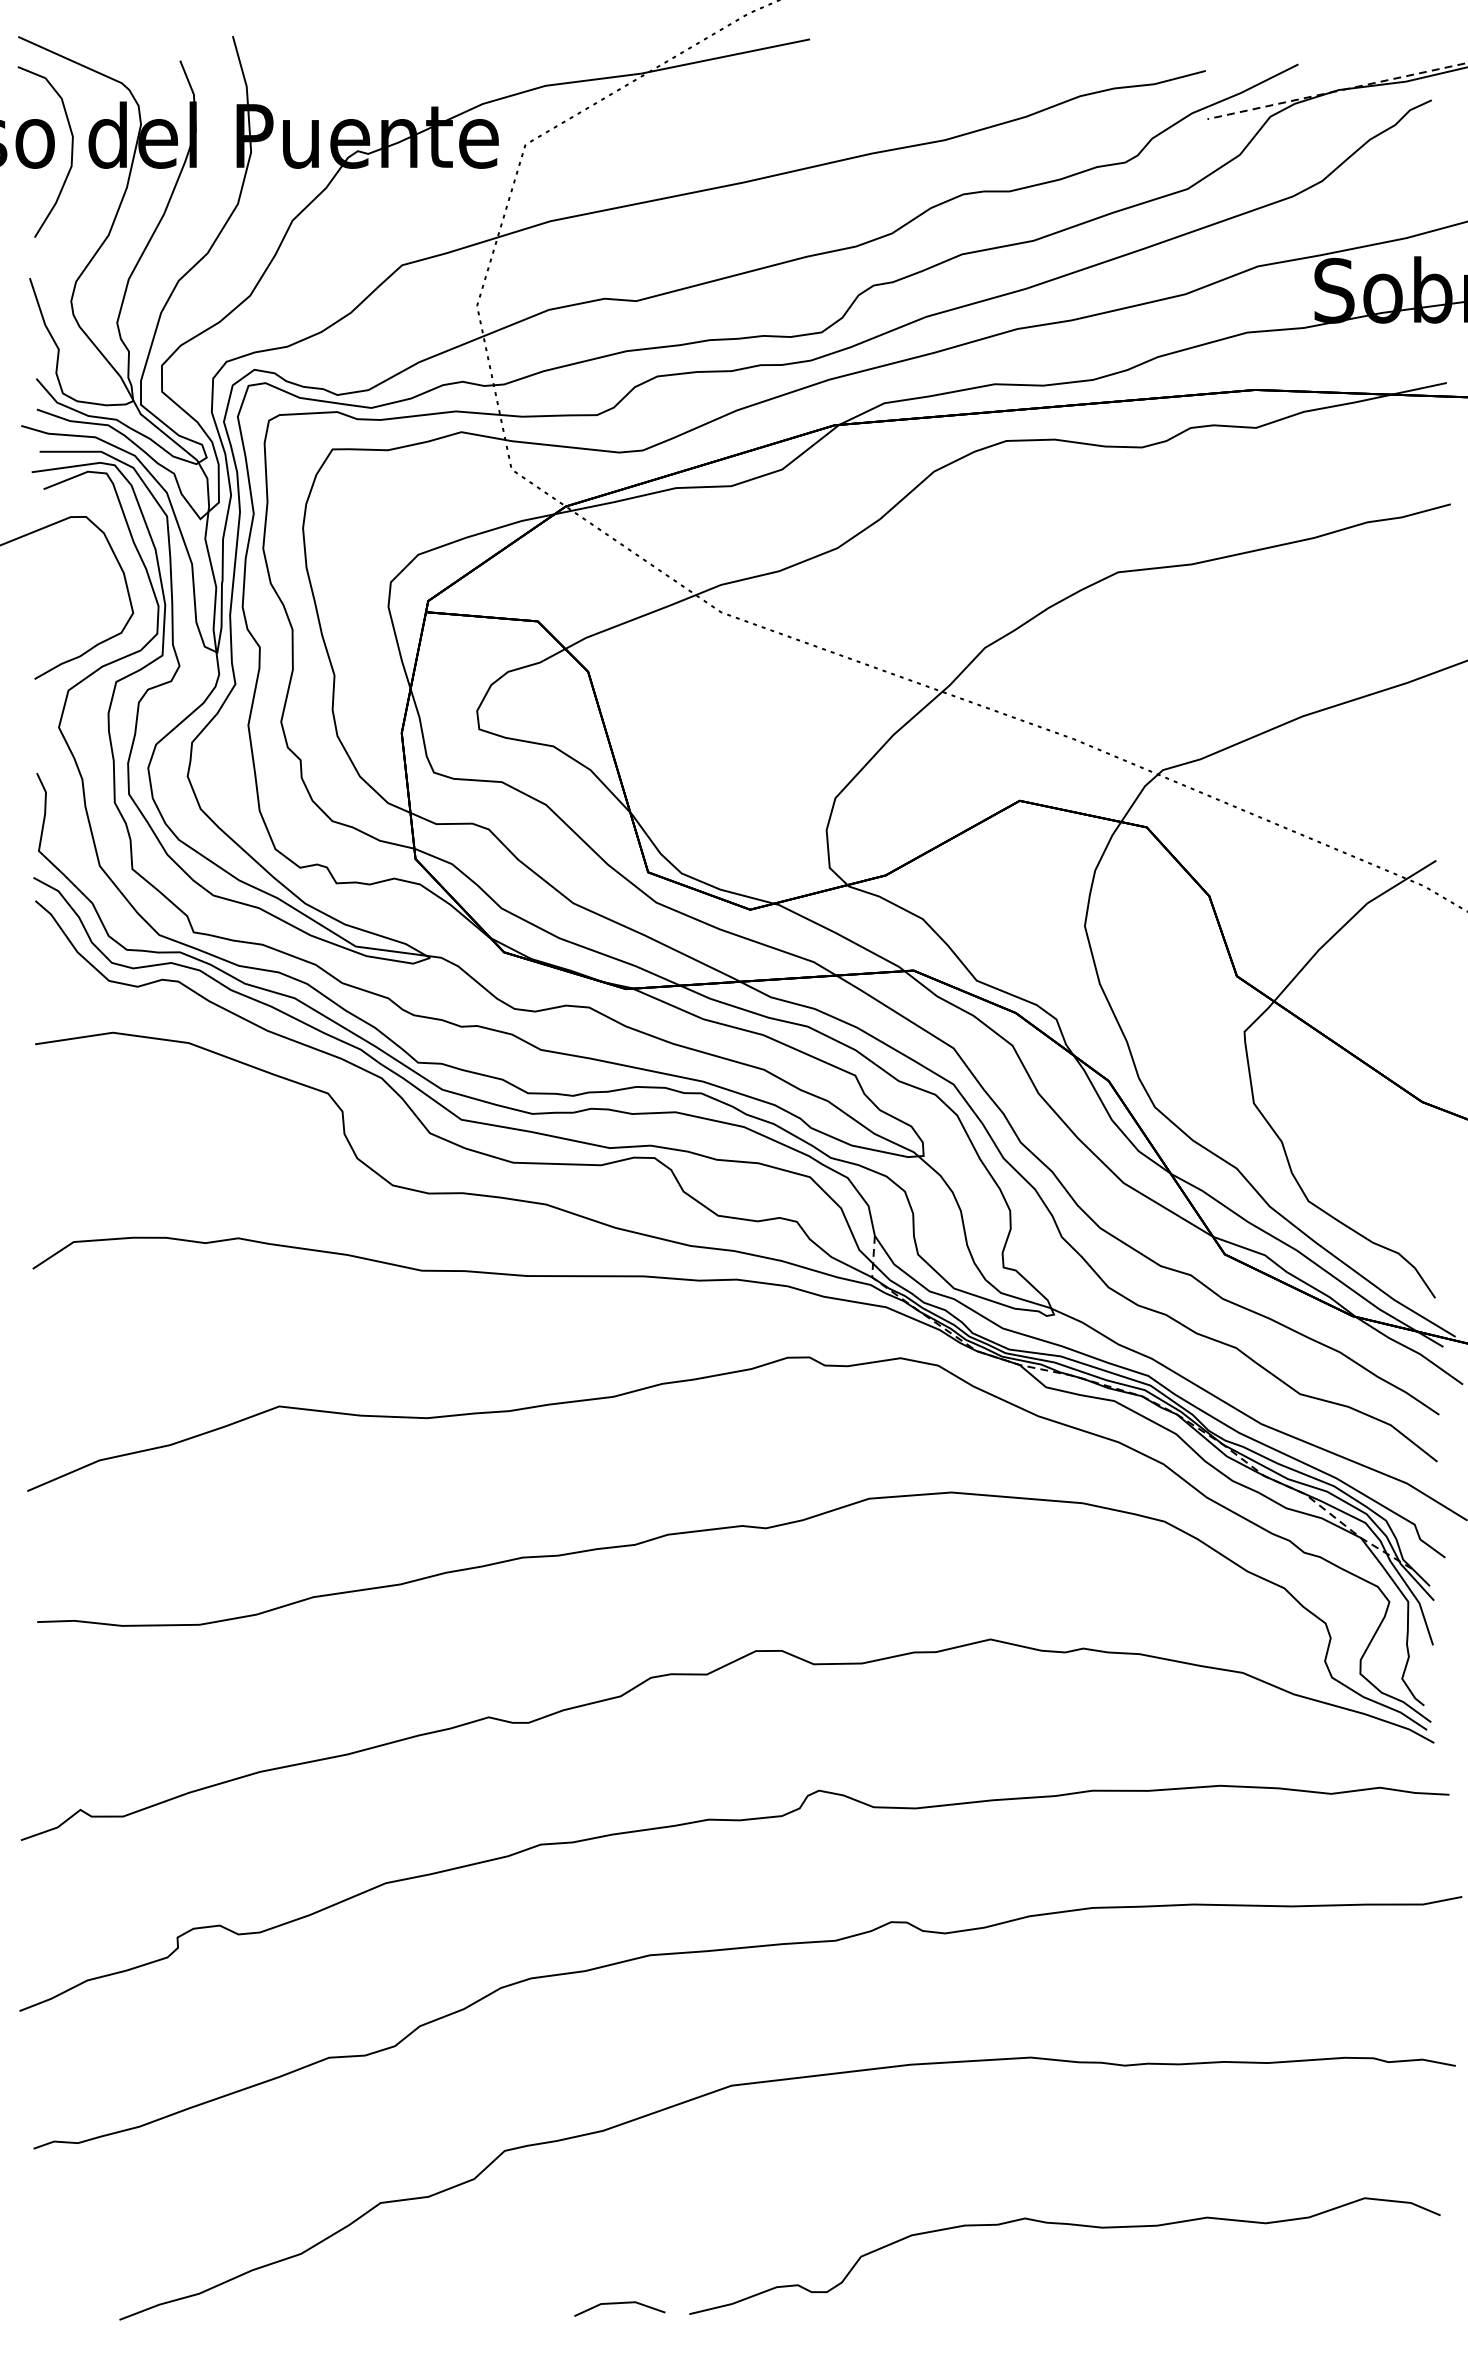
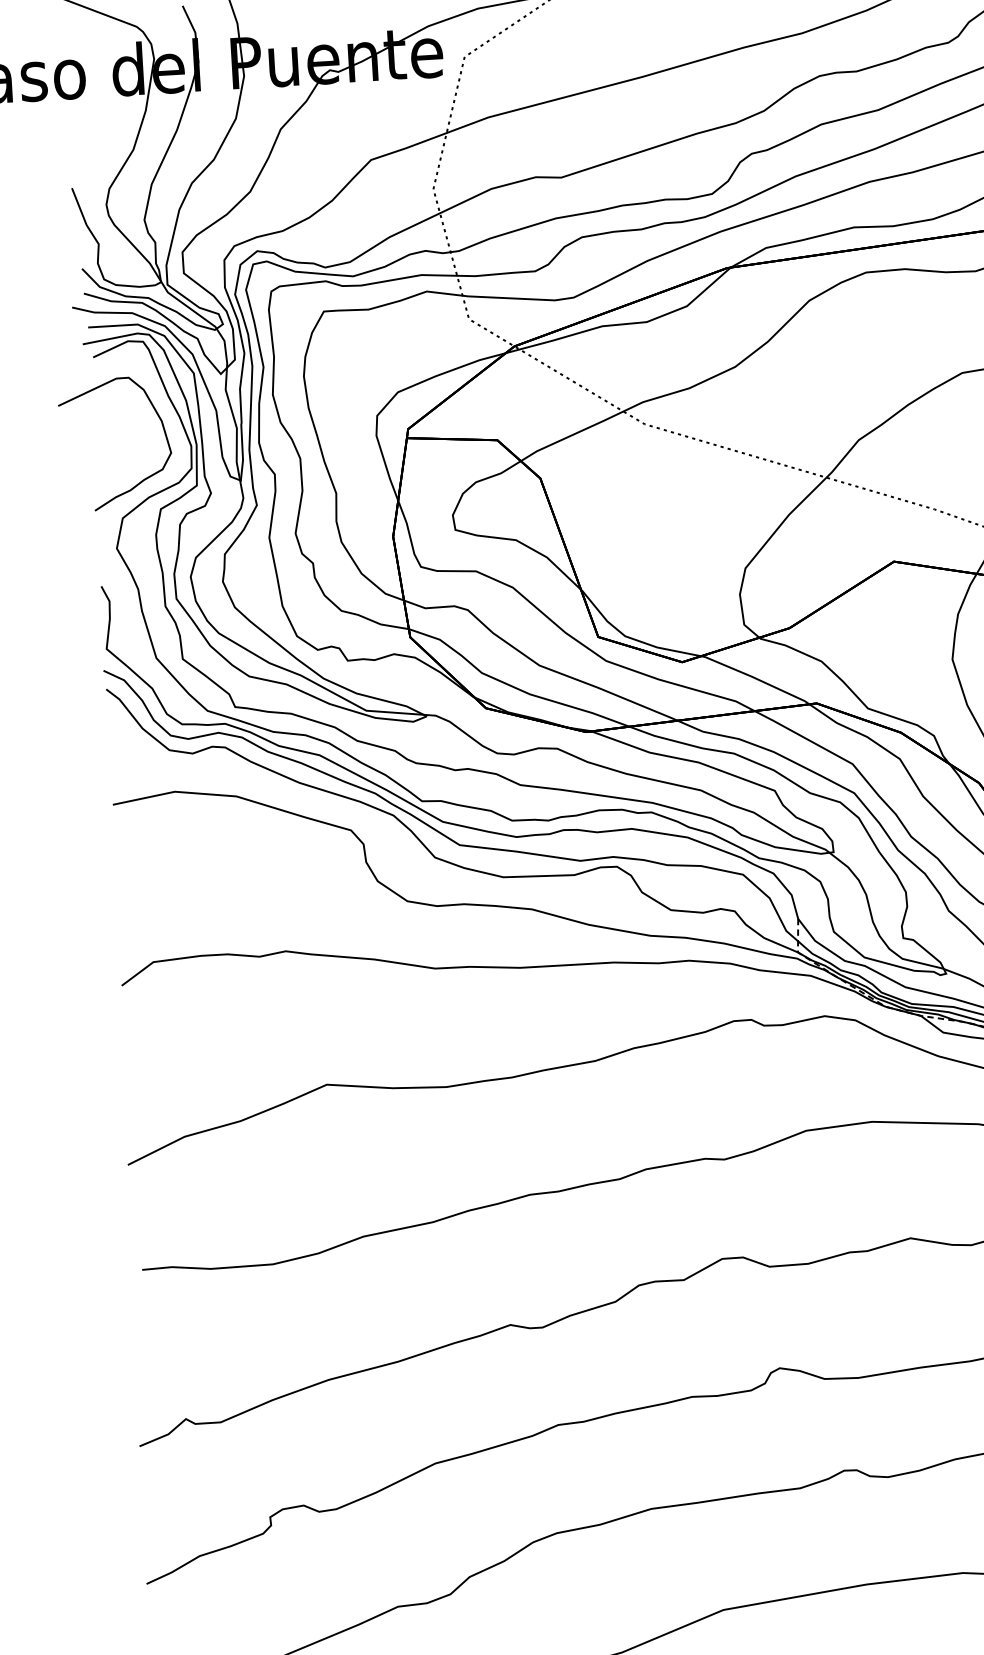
curve: (71, 151) -> (99, 84), removed

